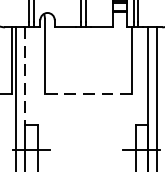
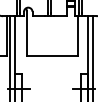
line: (26, 76) -> (15, 45), dashed -> solid
line: (88, 93) -> (52, 55), dashed -> solid

